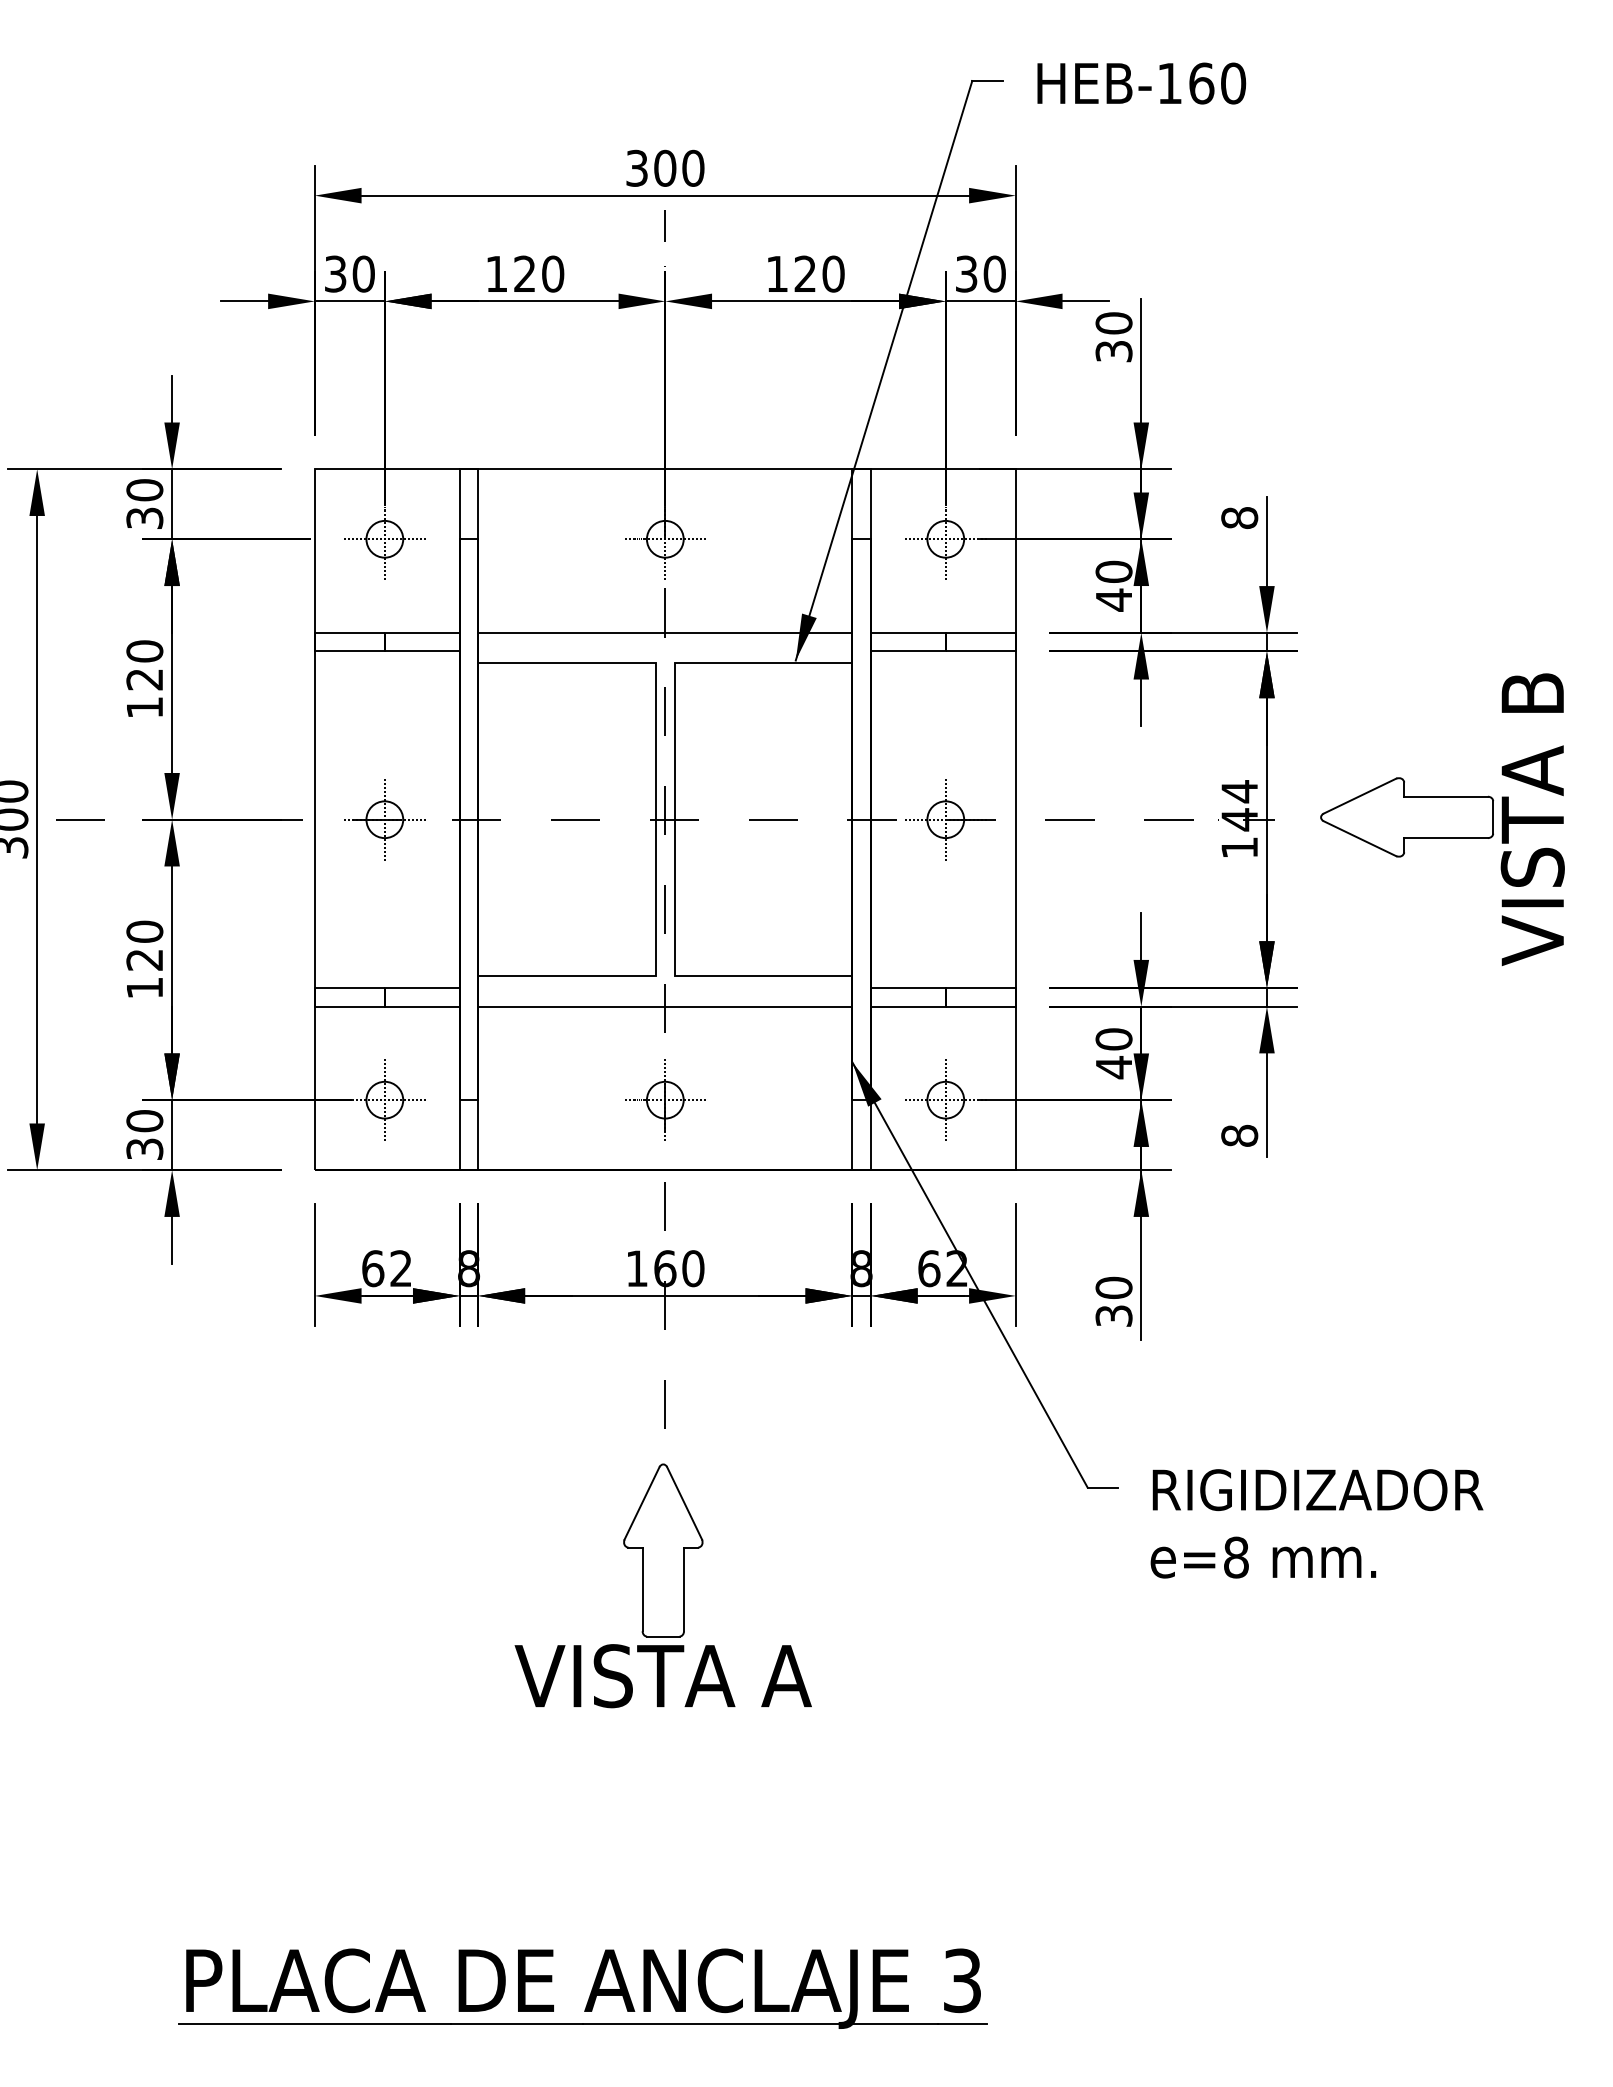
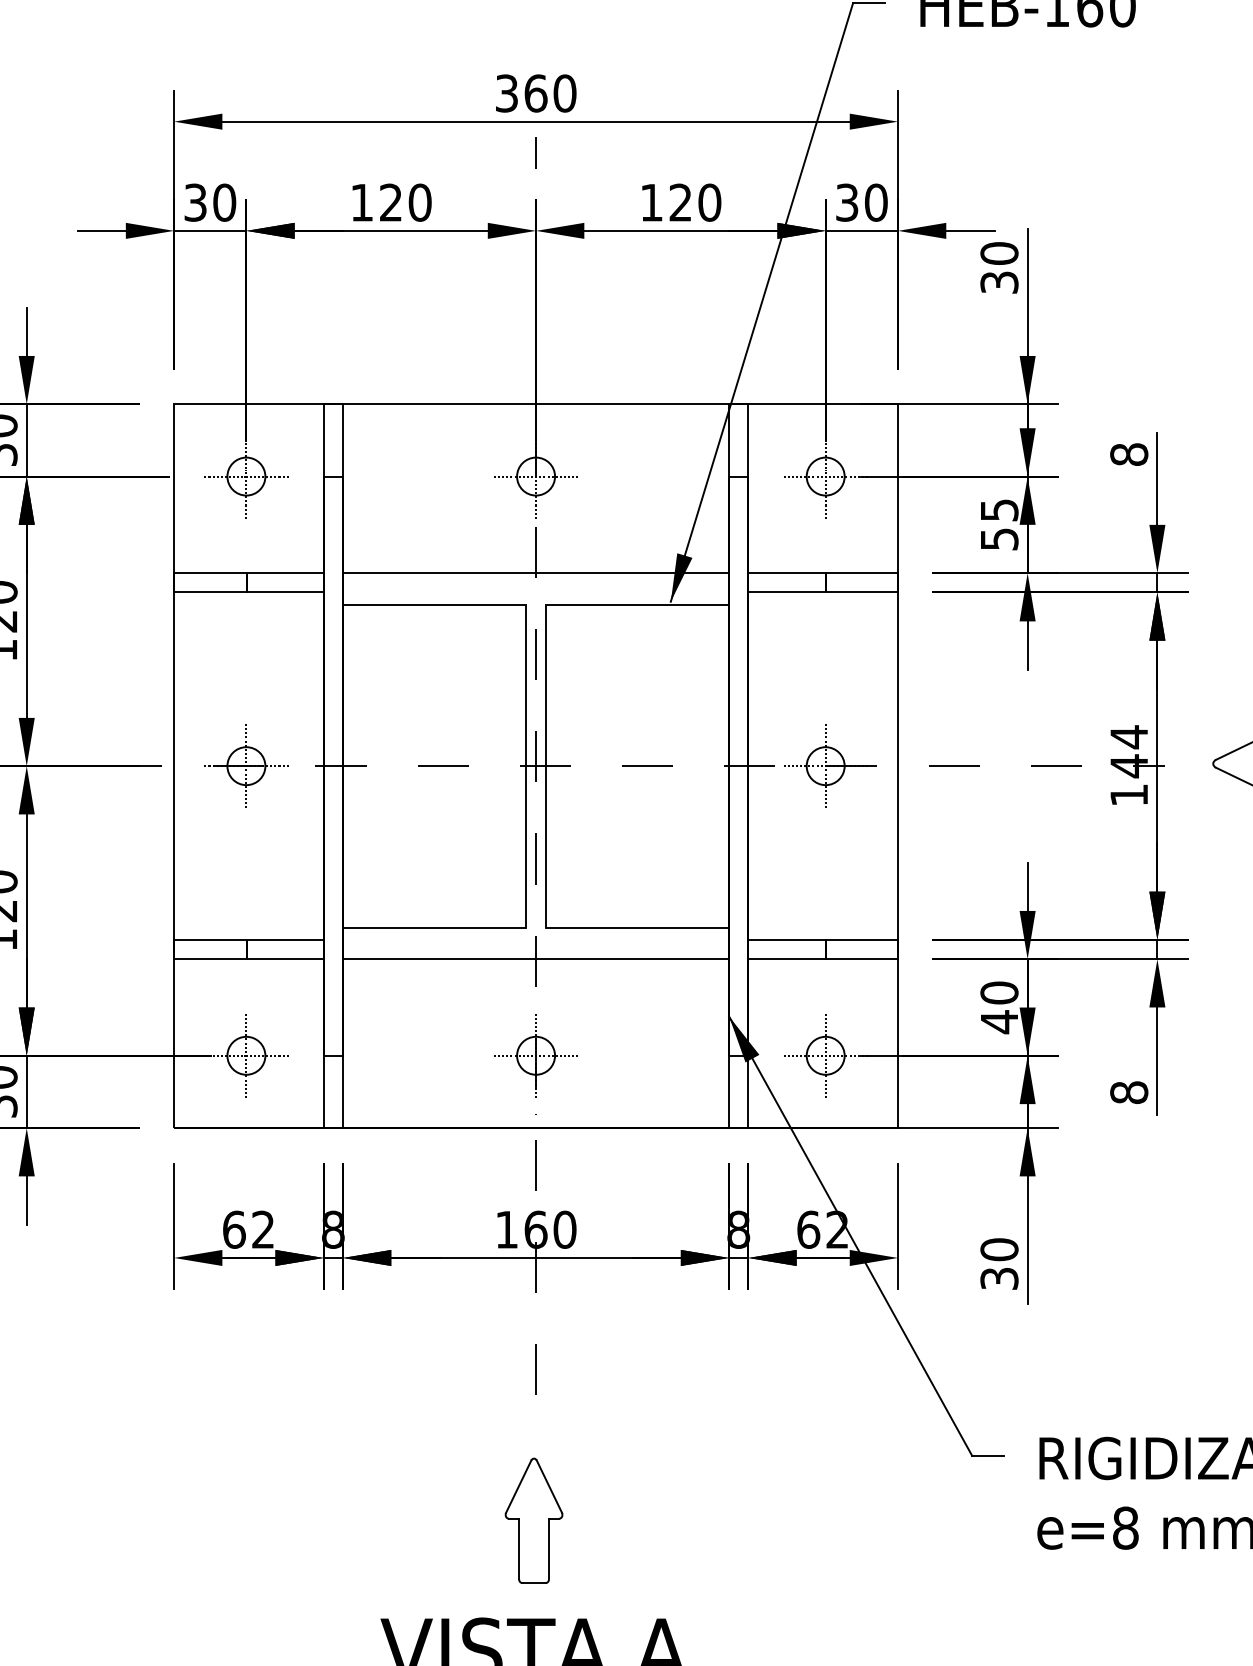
text: (665, 167) -> (536, 92), 300 -> 360
text: (1113, 585) -> (998, 524), 40 -> 55
part: (663, 1550) -> (534, 1520), size x0.7

